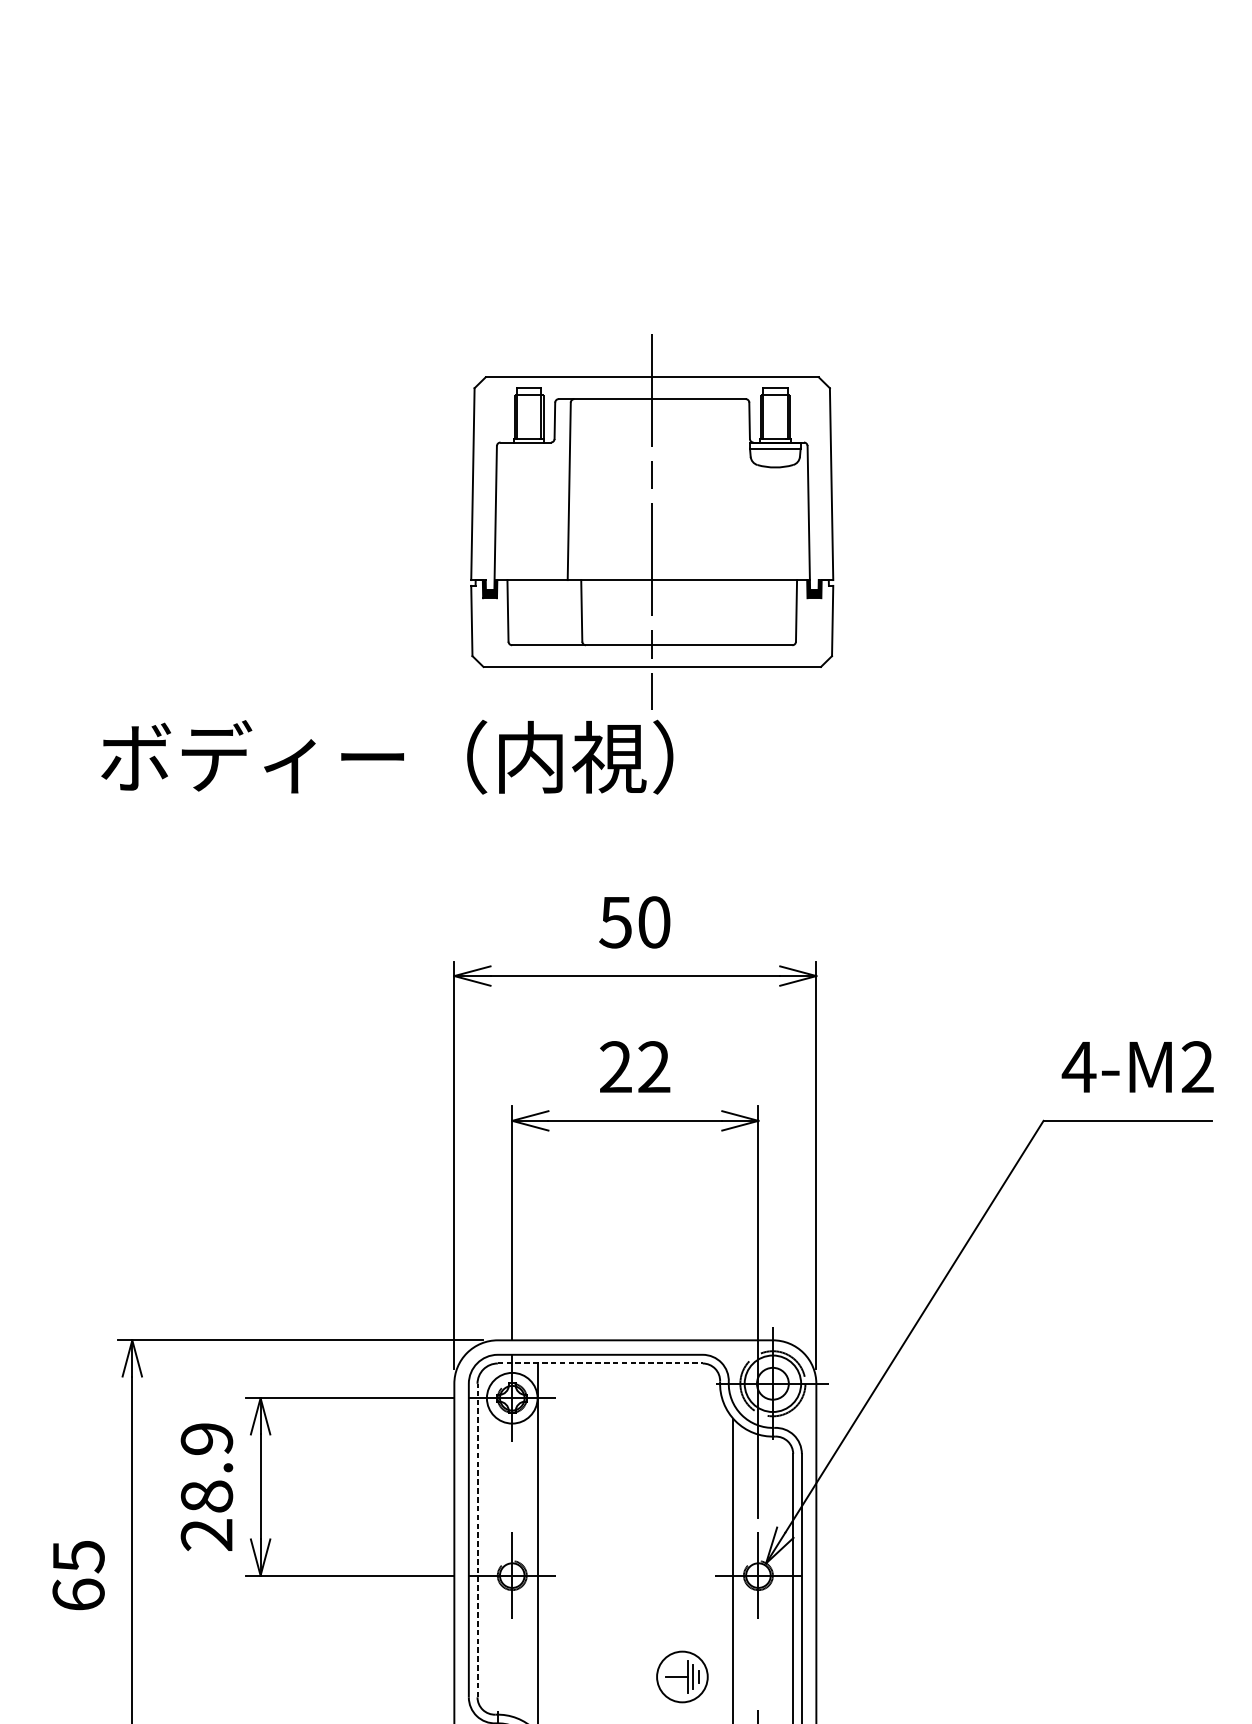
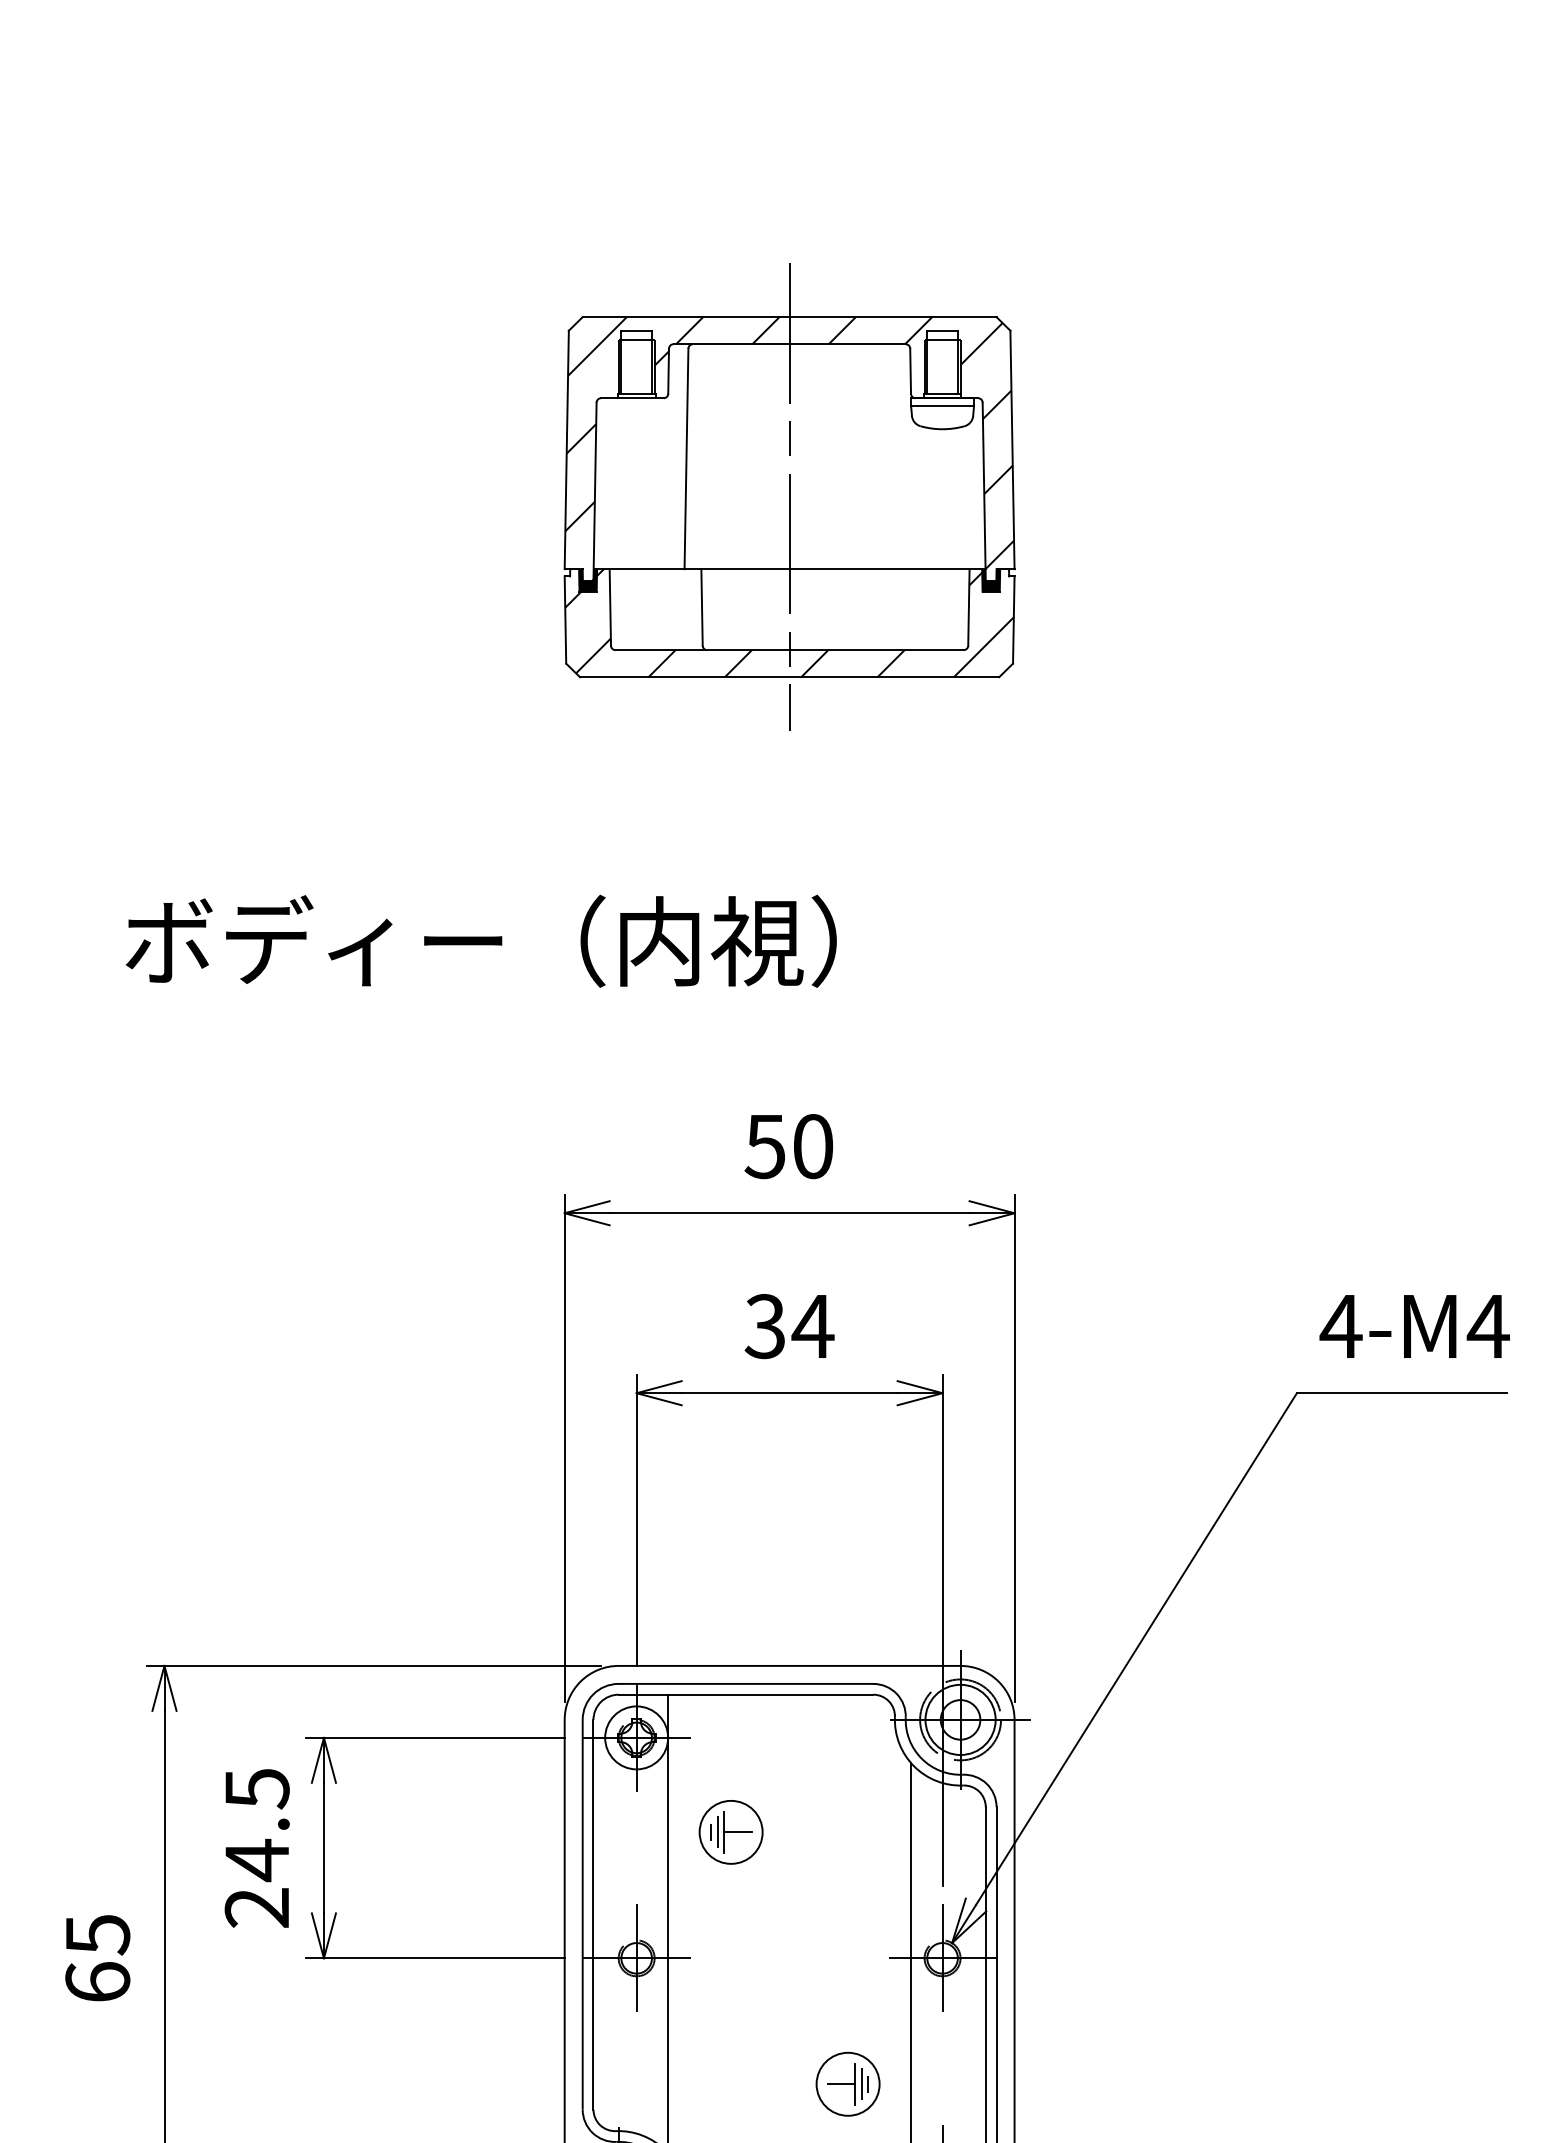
part: (652, 521) -> (789, 496), moved
text: (1196, 1066) -> (1487, 1325), 4-M2 -> 4-M4
text: (635, 1067) -> (789, 1326), 22 -> 34
line: (600, 1363) -> (746, 1694), dashed -> solid
text: (206, 1468) -> (256, 1825), 28.9 -> 24.5
part: (587, 1474) -> (730, 1832), added
line: (477, 1540) -> (593, 1914), dashed -> solid

